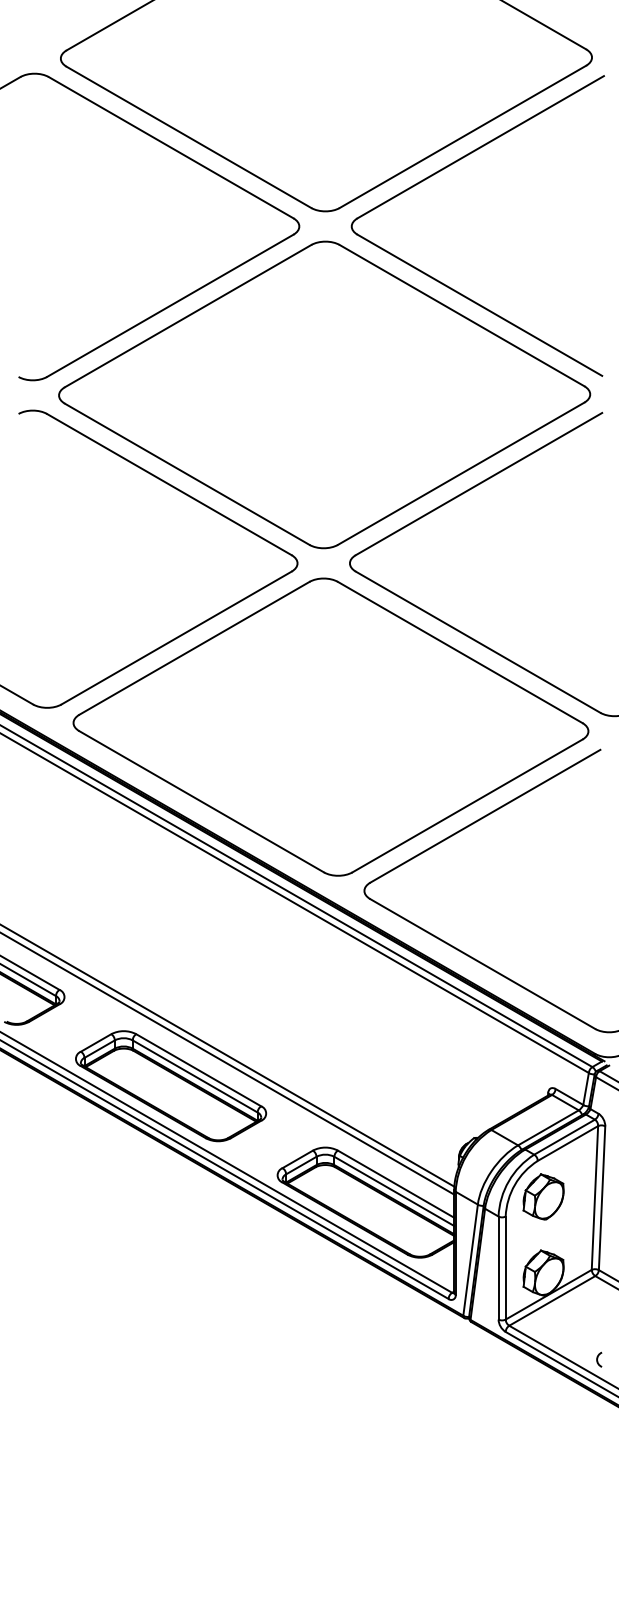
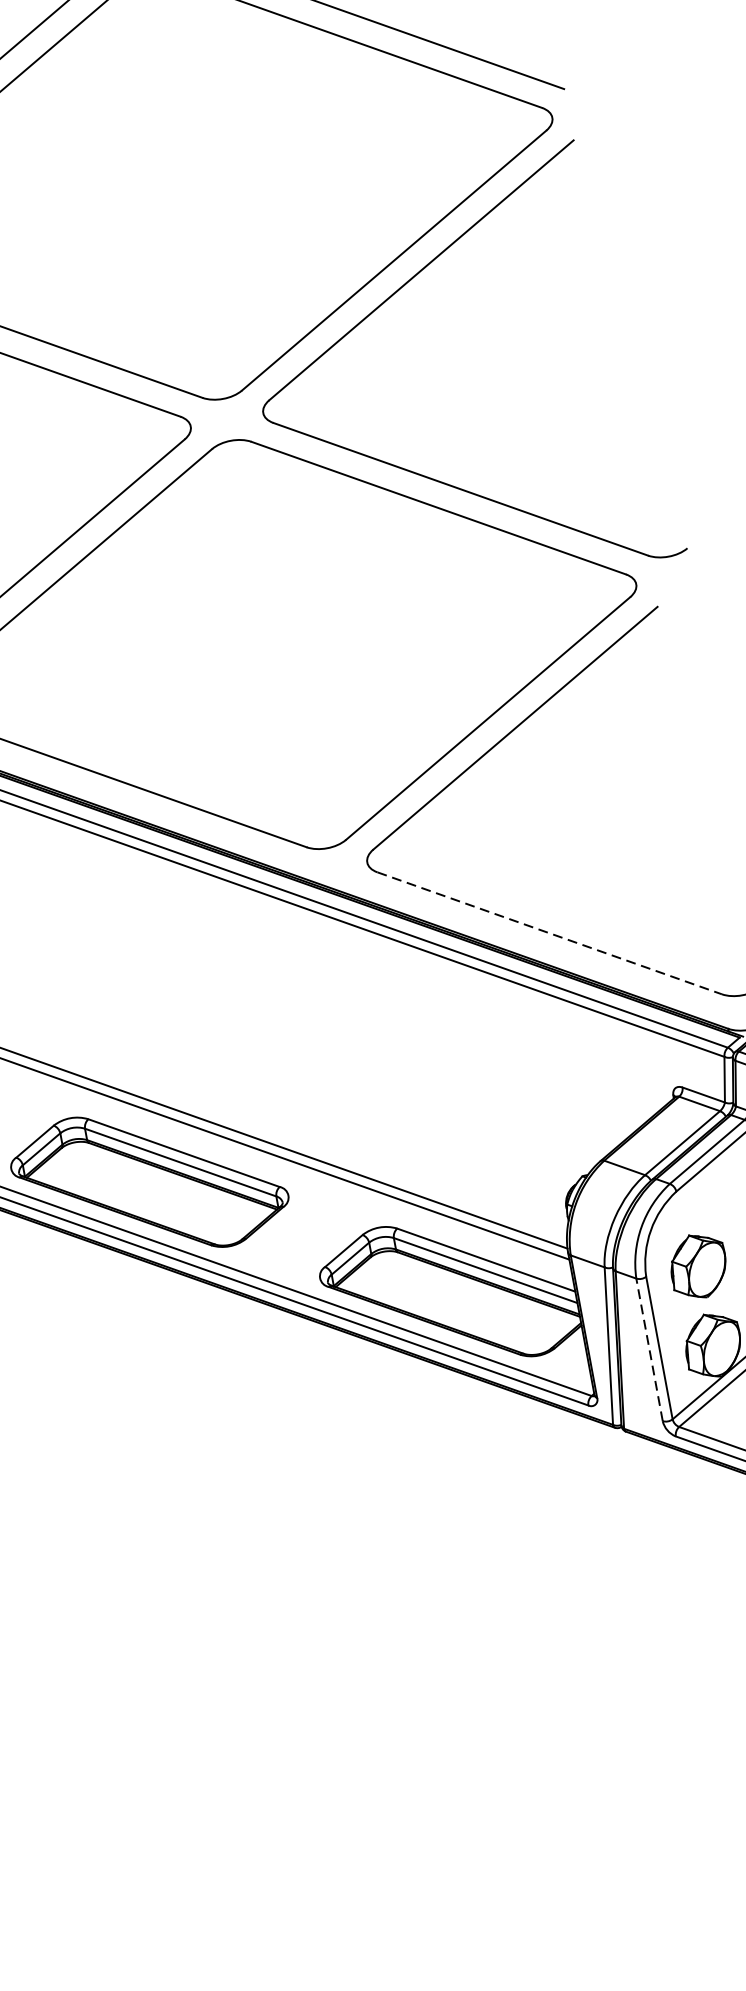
line: (482, 964) -> (549, 934), solid -> dashed
part: (543, 1196) -> (698, 1265), moved
line: (498, 1268) -> (649, 1350), solid -> dashed

